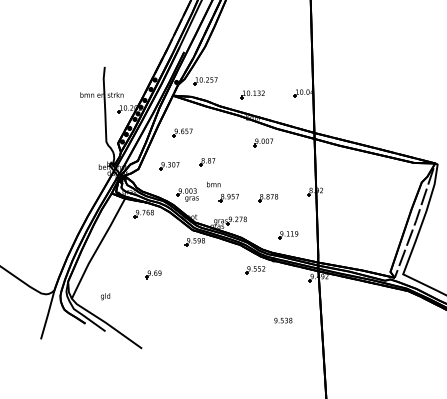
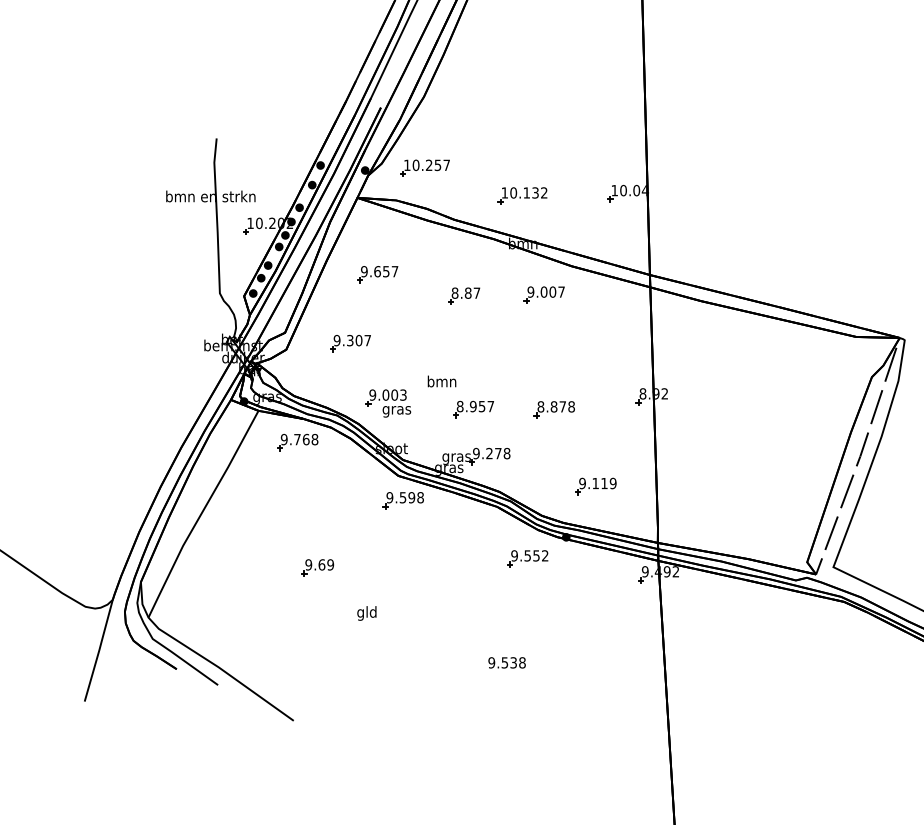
part: (207, 162) -> (464, 296), moved
text: (105, 296) -> (366, 613), moved
text: (283, 320) -> (507, 662), moved

